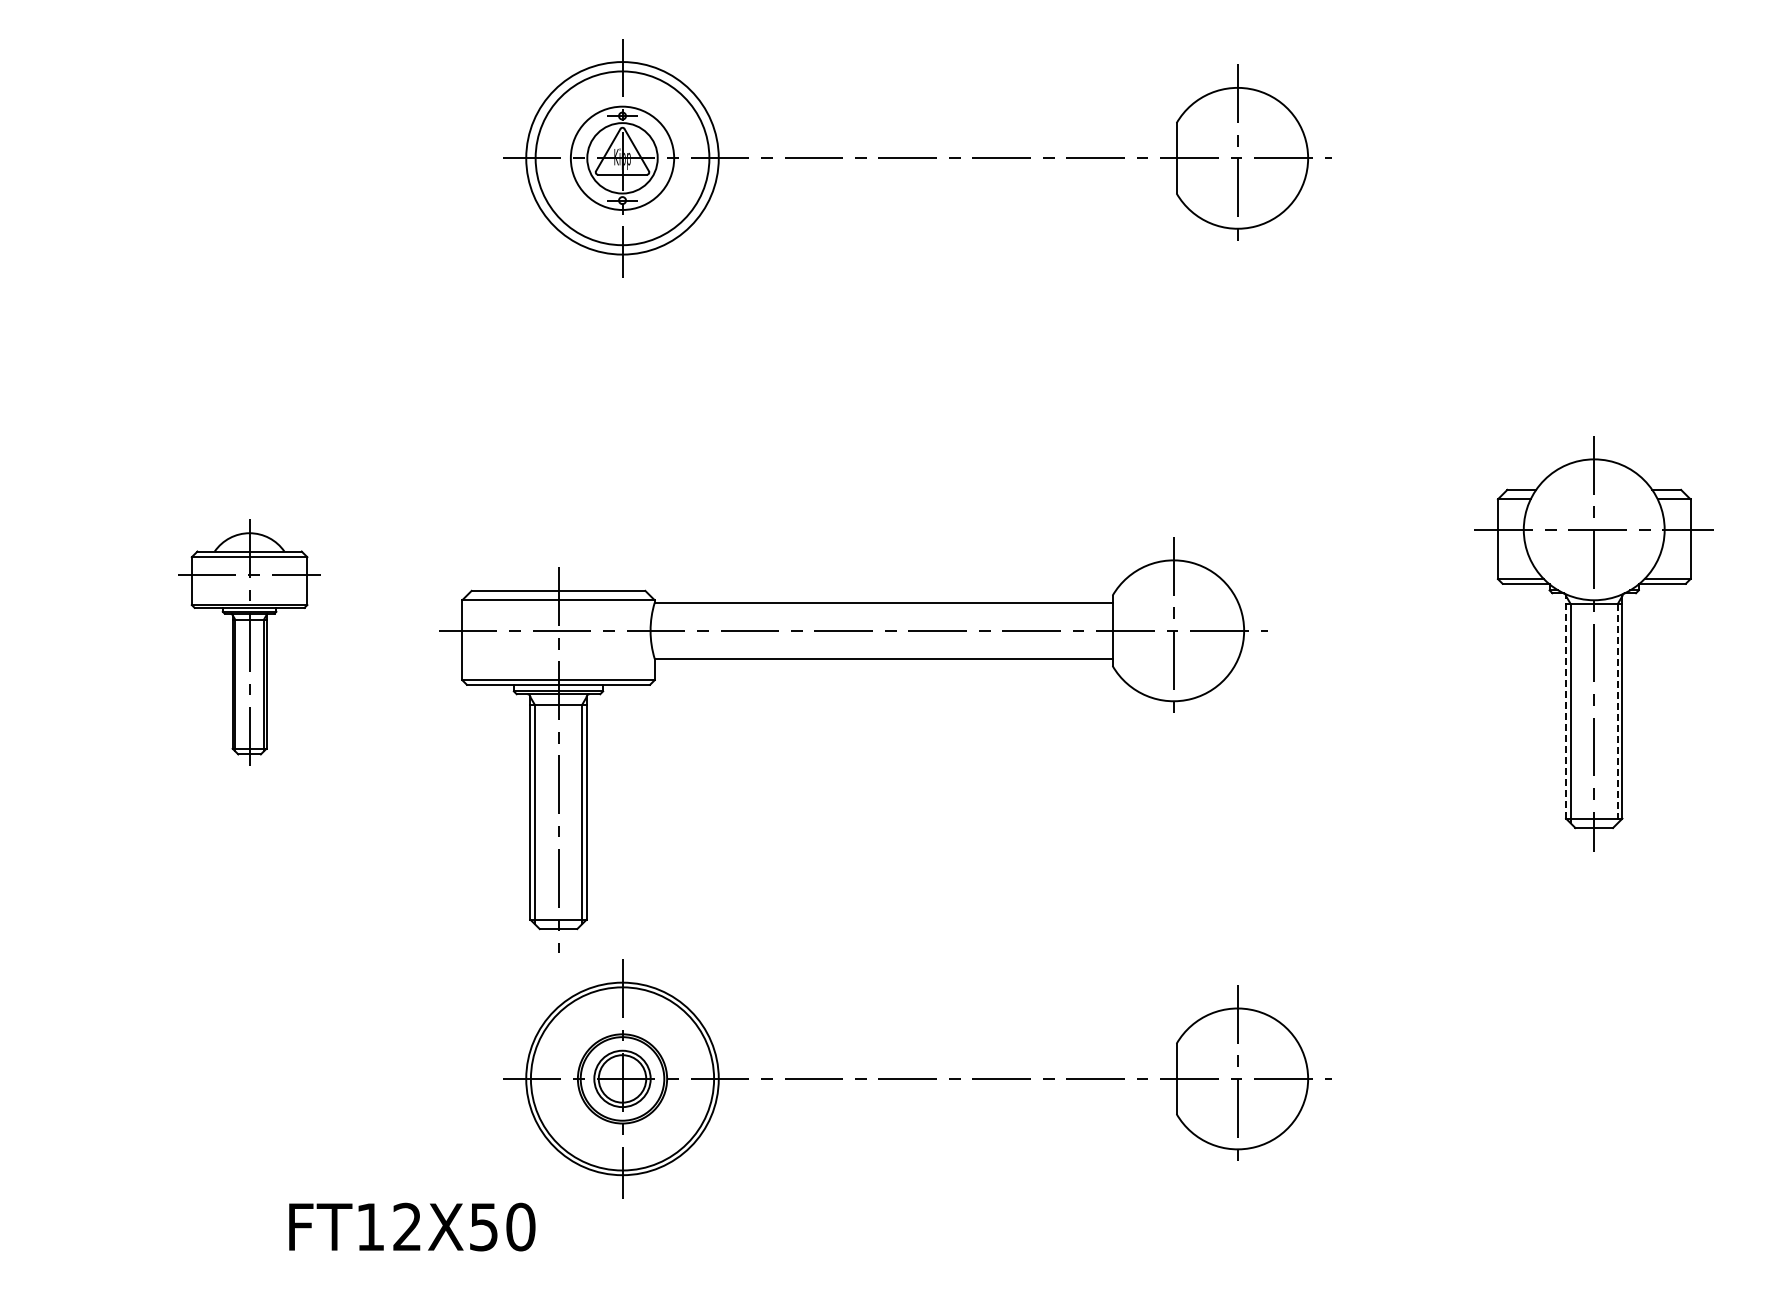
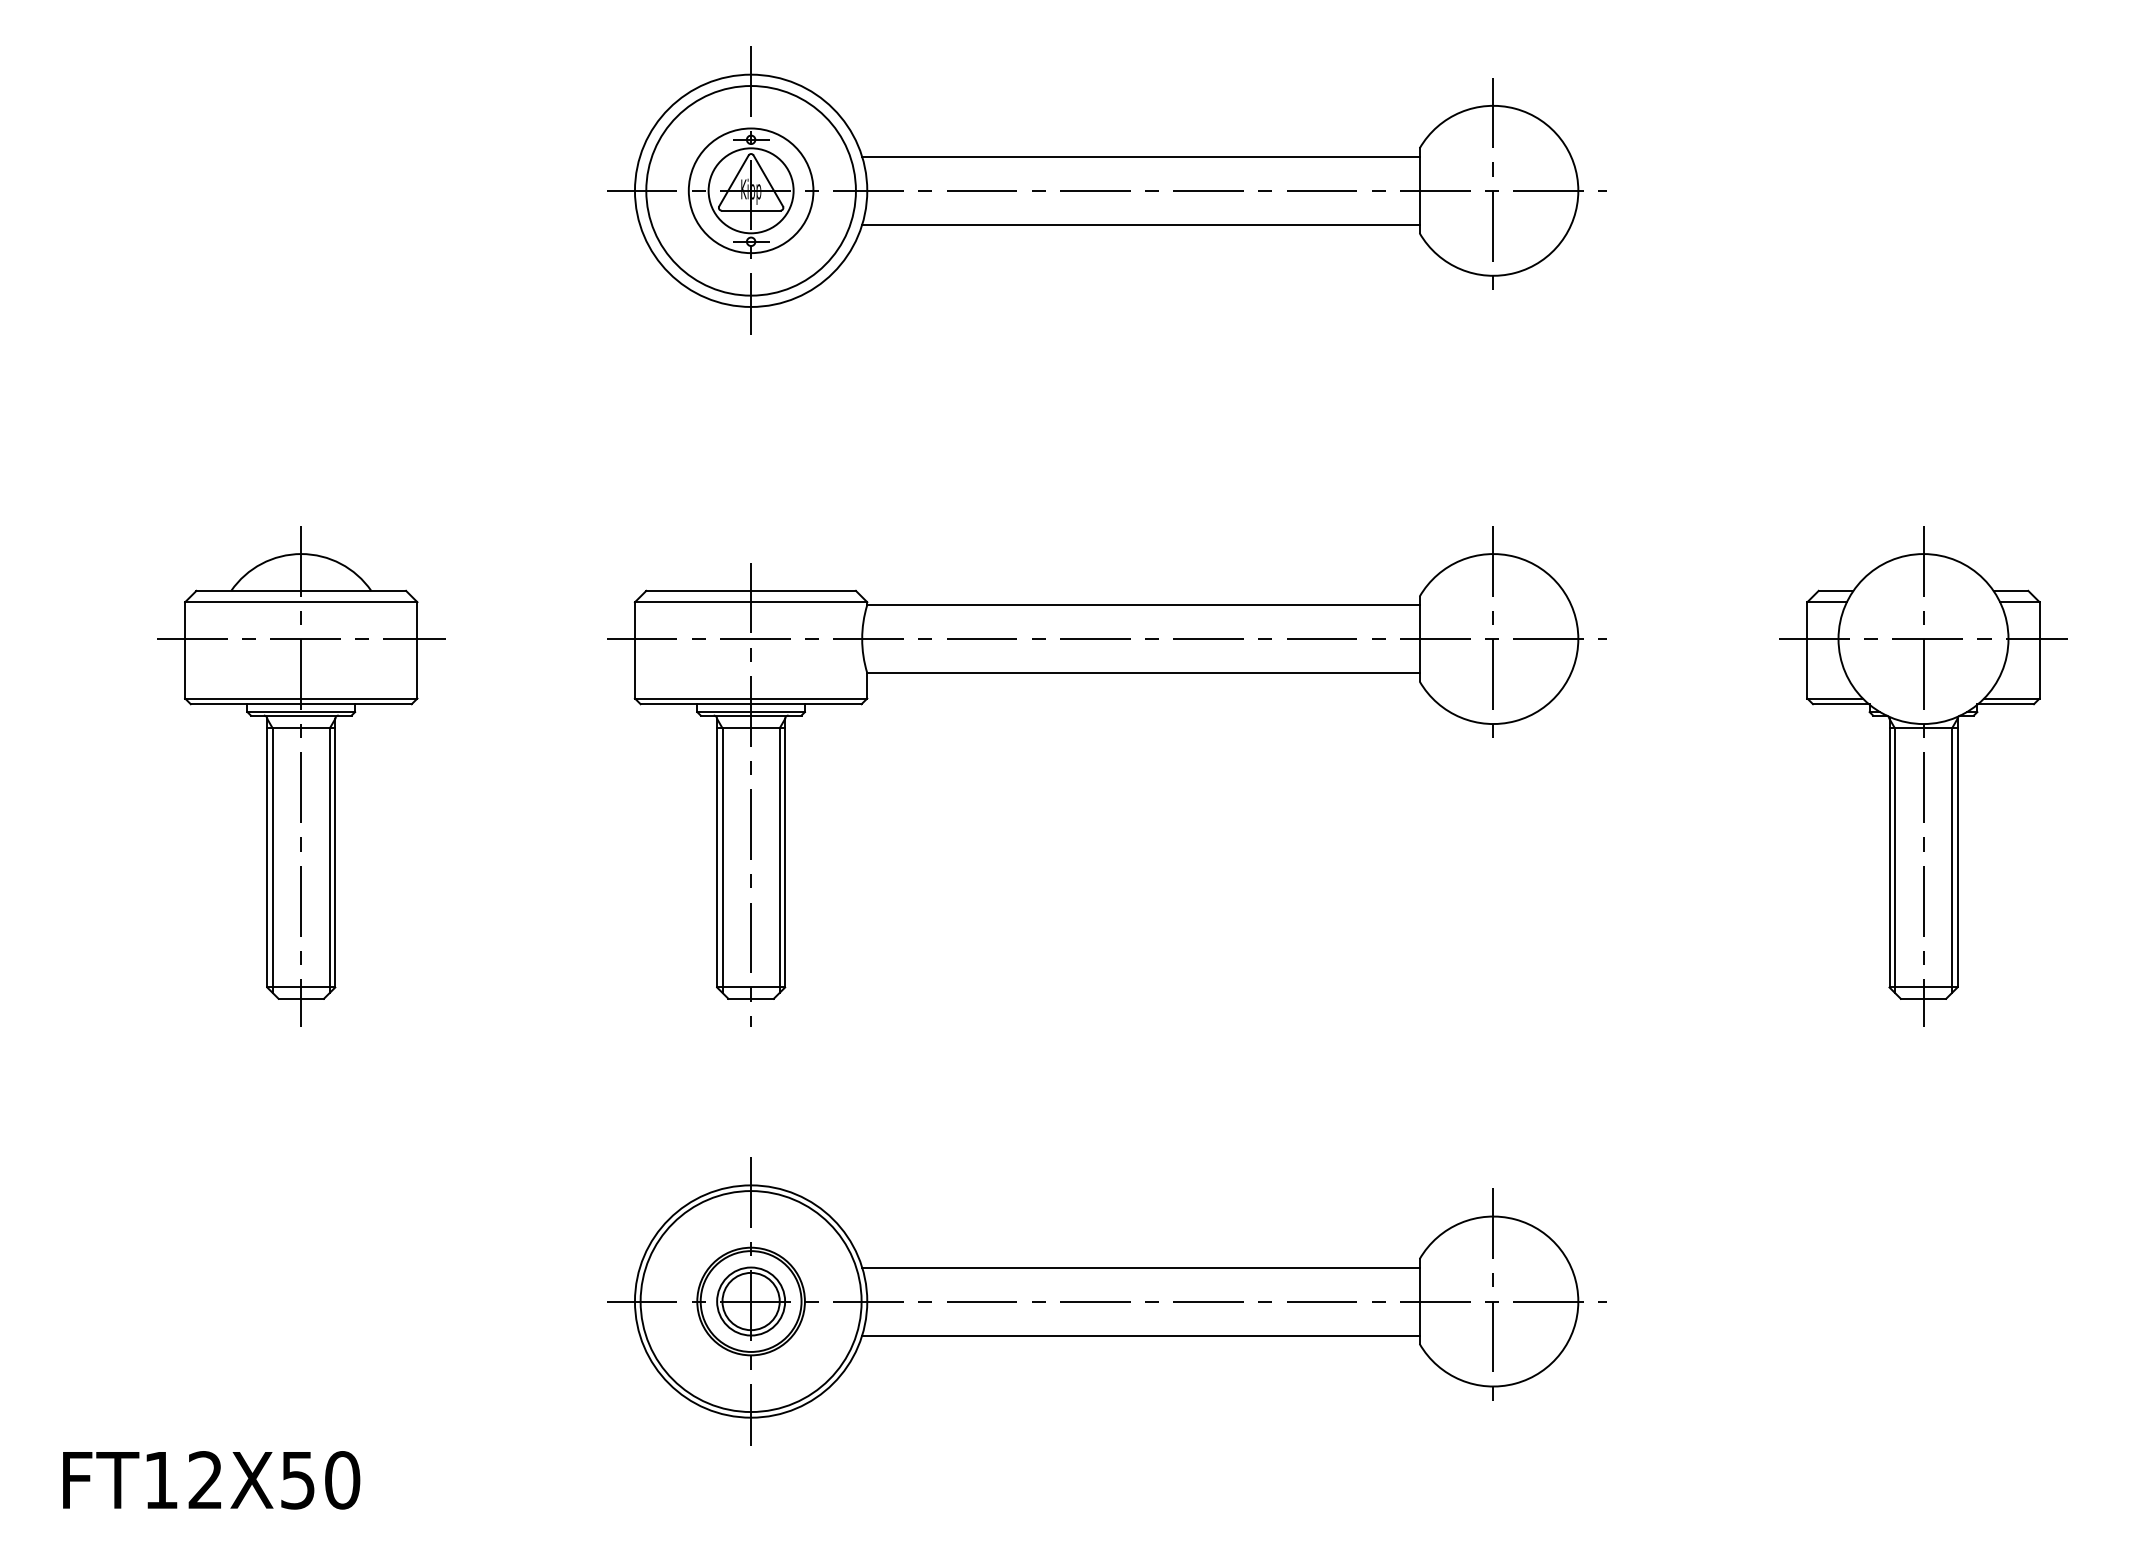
line: (945, 130) -> (1140, 157), added
line: (945, 186) -> (1140, 224), added
part: (249, 643) -> (301, 776), size x1.67
part: (853, 659) -> (1107, 673), moved
line: (1566, 706) -> (1890, 852), dashed -> solid
line: (1617, 713) -> (1951, 860), dashed -> solid
line: (945, 1050) -> (1140, 1267), added
line: (945, 1107) -> (1140, 1336), added
text: (412, 1226) -> (211, 1479), moved

